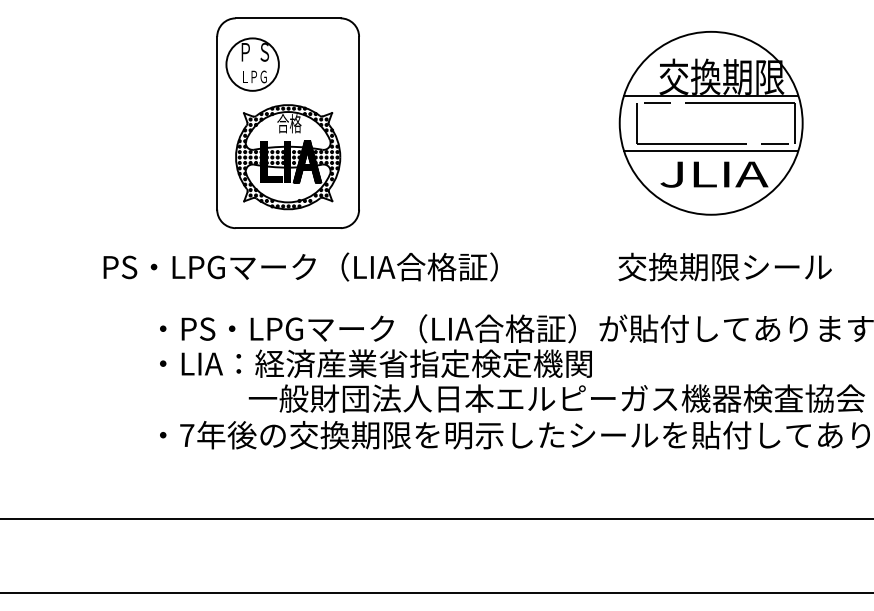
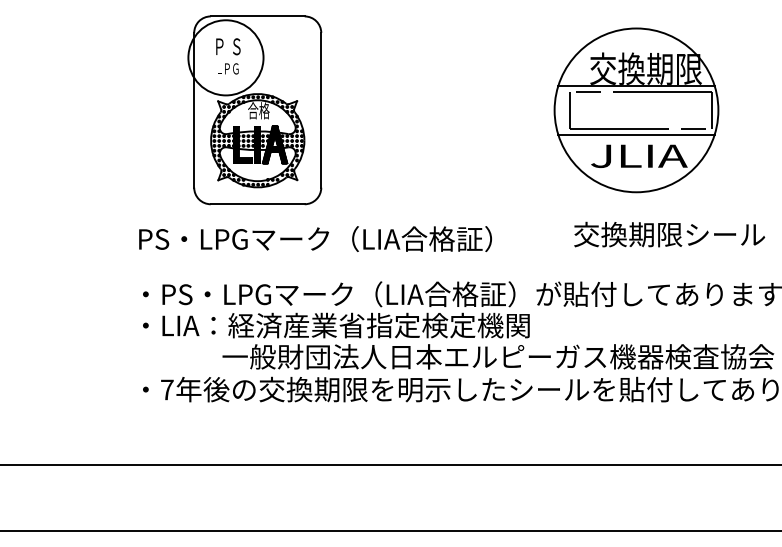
circle: (252, 64) -> (225, 57), size x1.6
text: (300, 266) -> (315, 238), moved
text: (724, 266) -> (668, 234), moved

